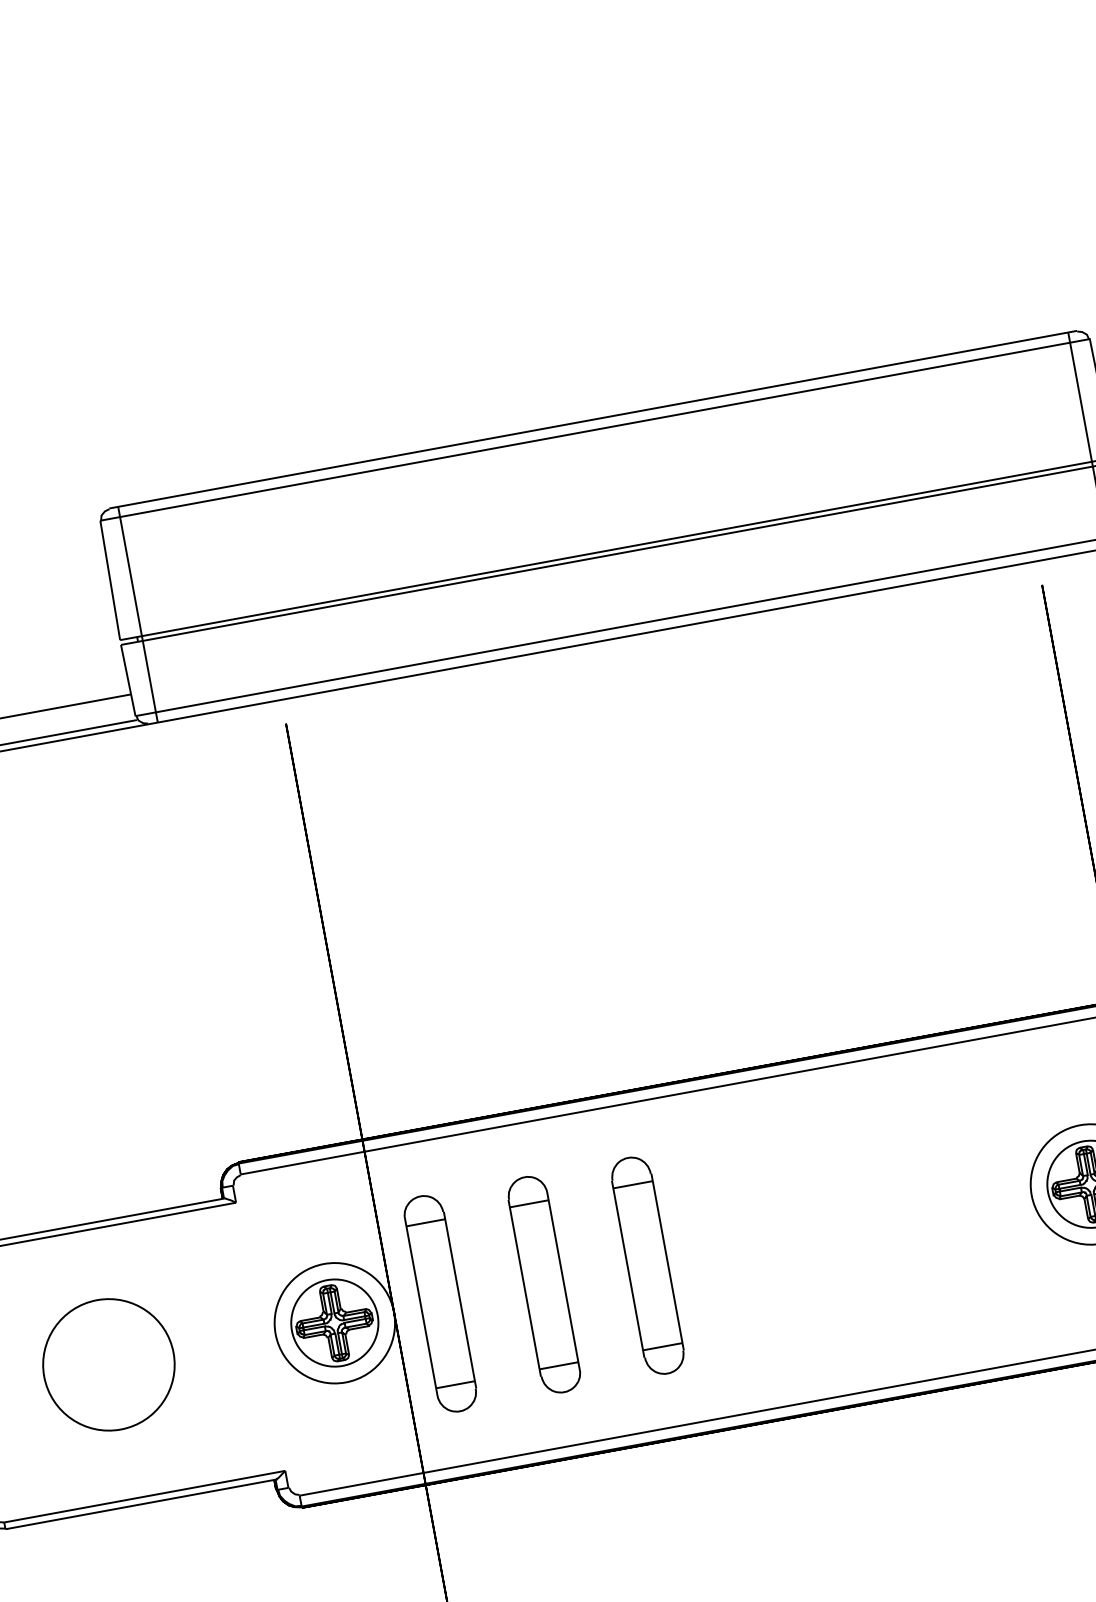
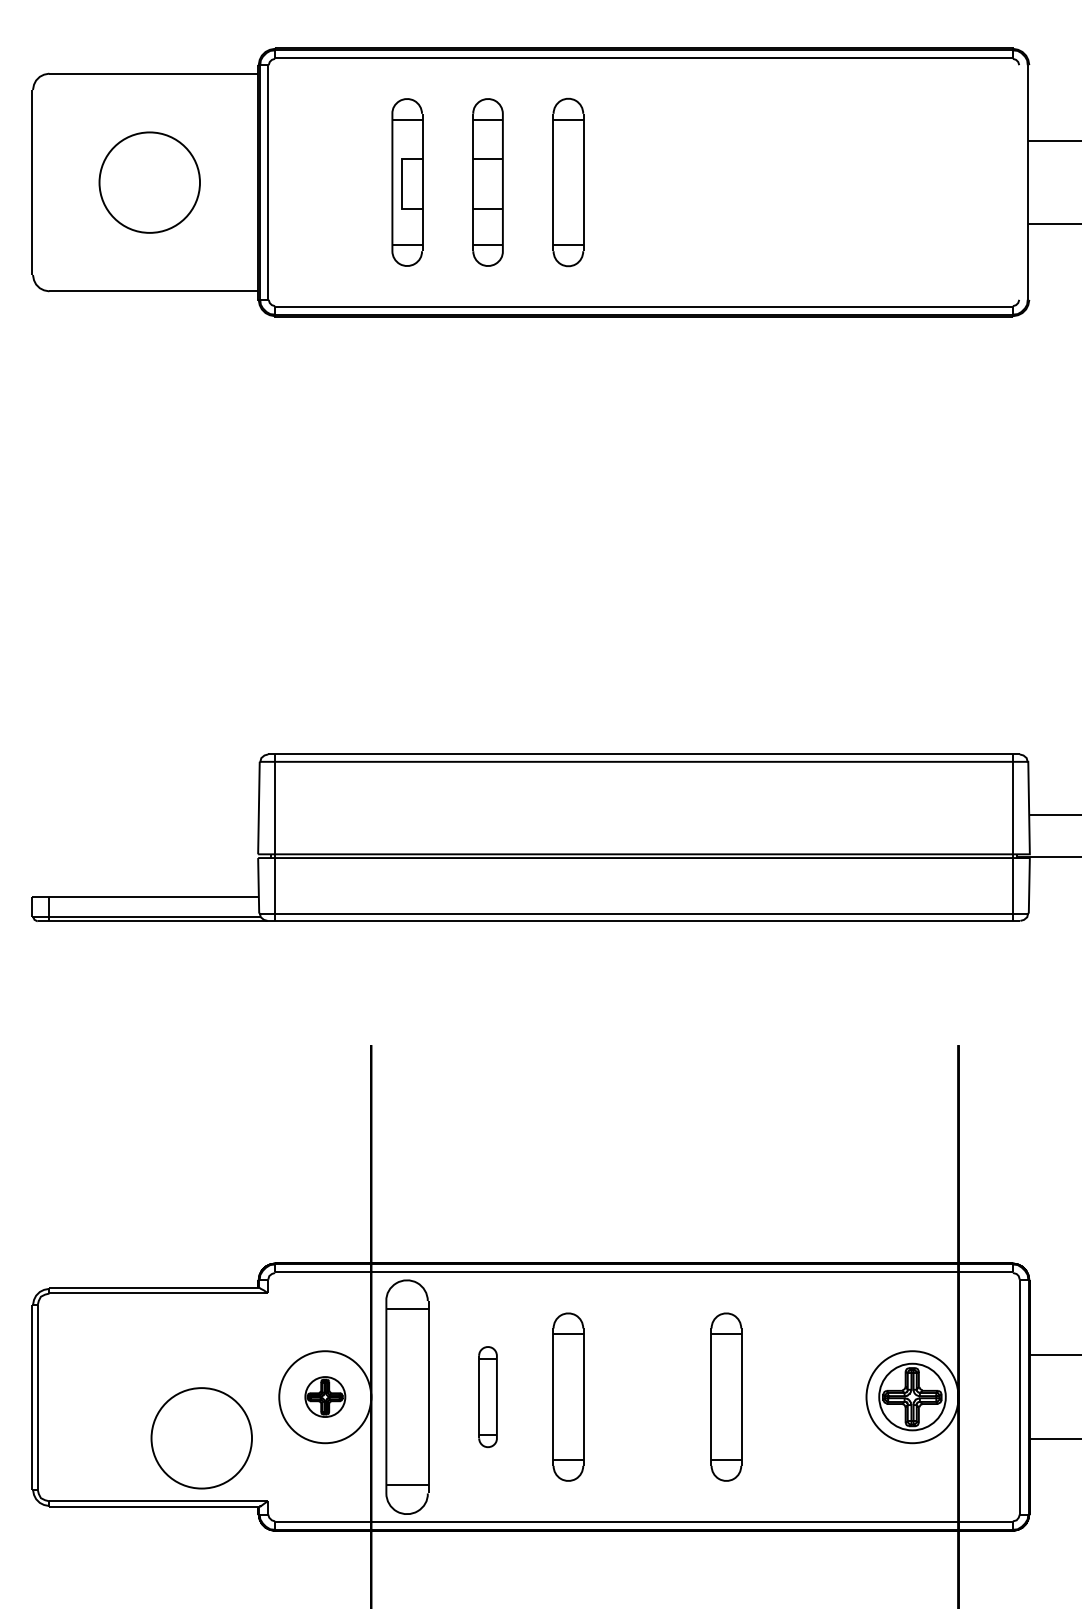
part: (851, 1227) -> (726, 1396), added
part: (543, 1283) -> (487, 1396), size x0.6
part: (440, 1302) -> (407, 1396), size x1.4
part: (334, 1322) -> (325, 1396), size x0.6
part: (108, 1365) -> (201, 1438), moved

